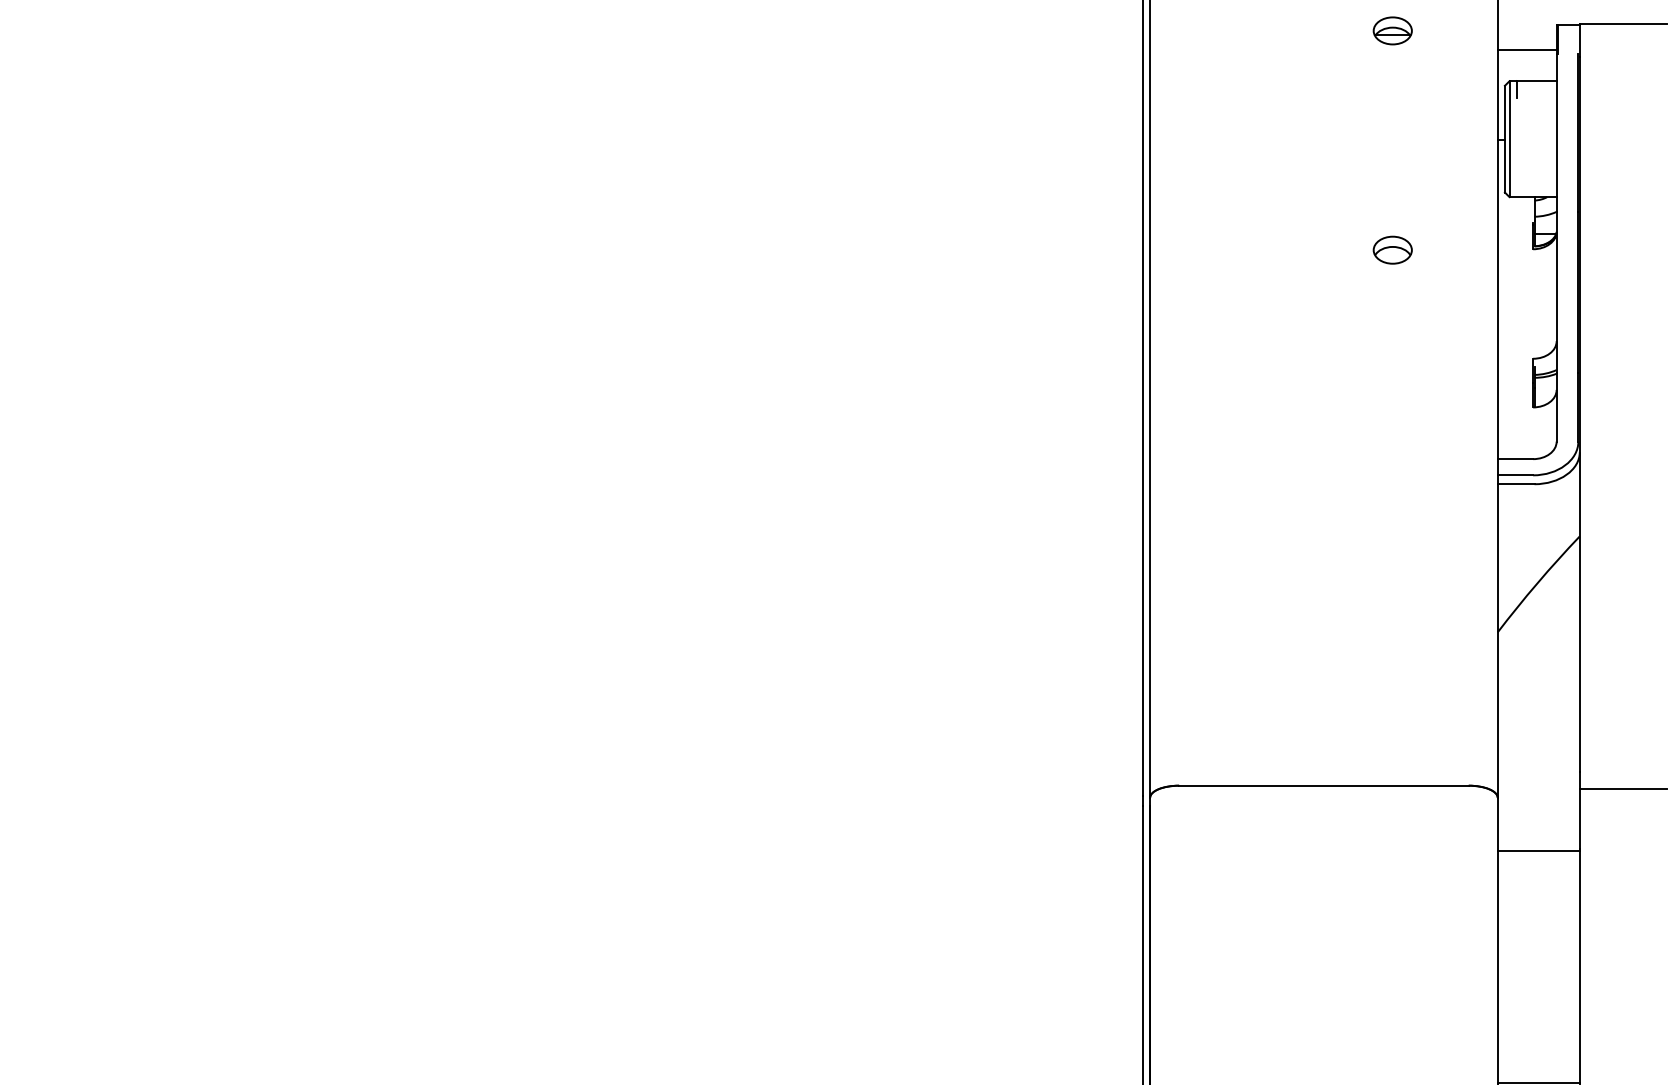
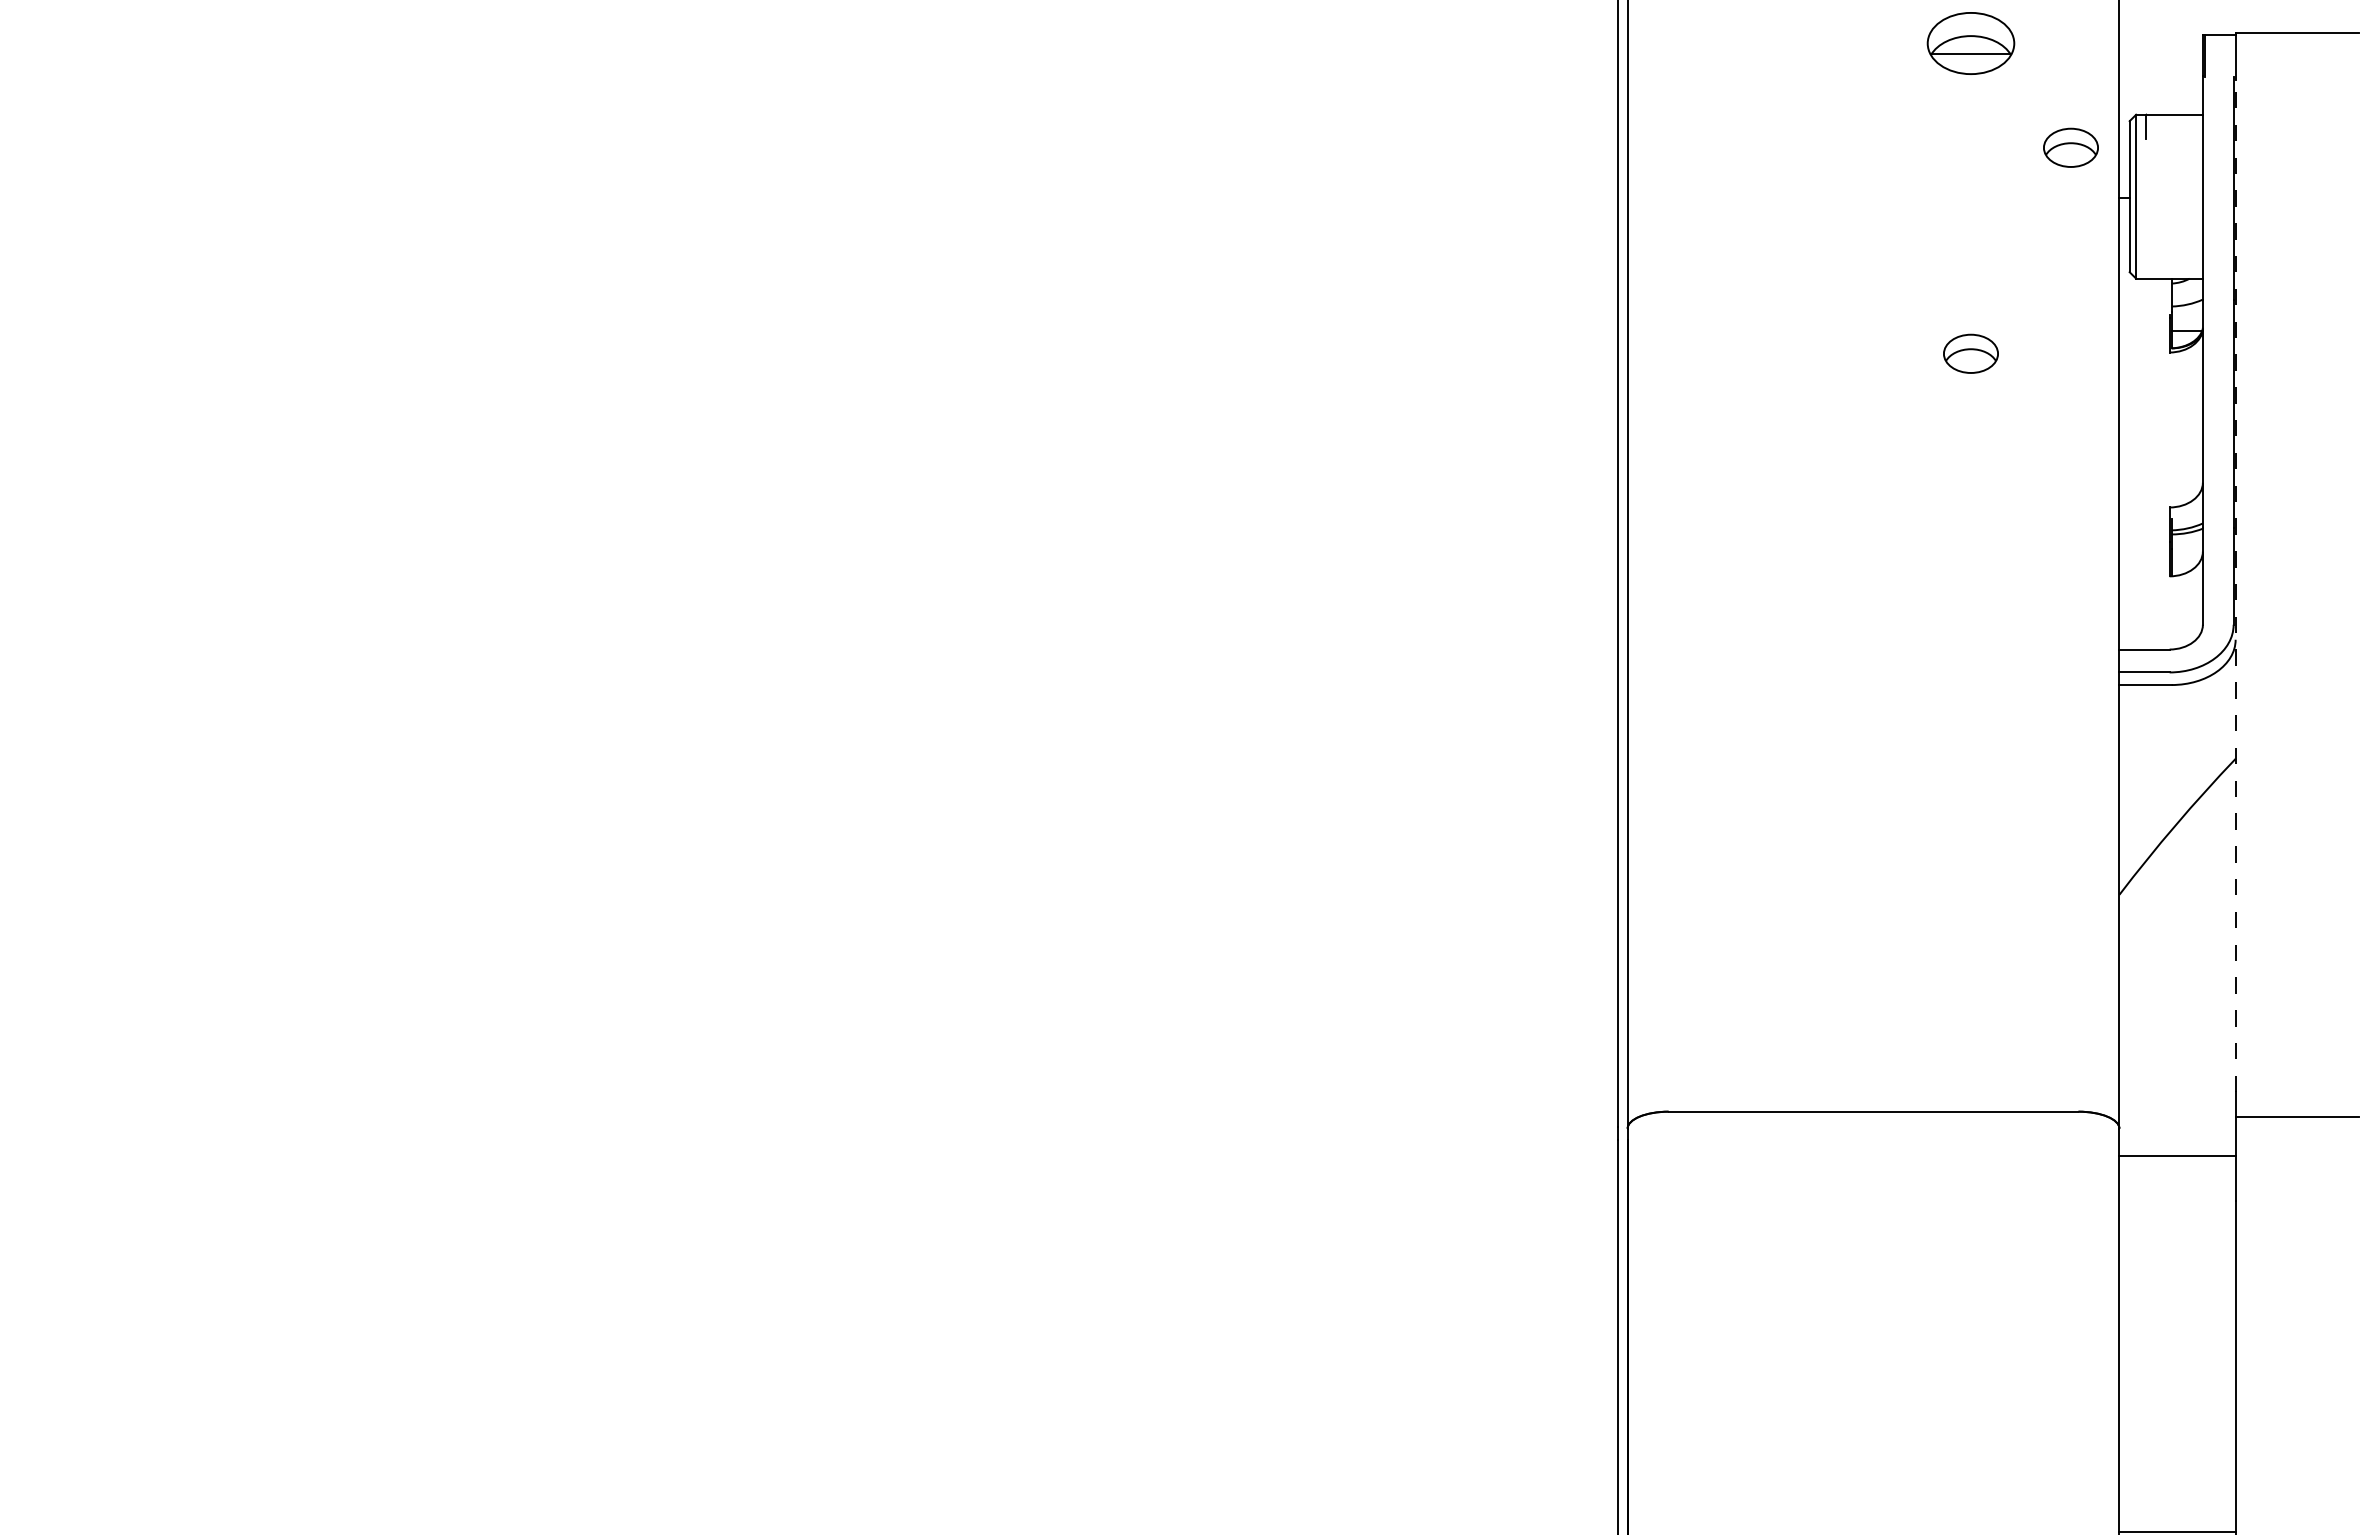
part: (1392, 30) -> (1970, 43), size x1.6
line: (1526, 49) -> (2160, 70), removed
part: (1463, 104) -> (2070, 147), added
line: (1579, 414) -> (2235, 586), solid -> dashed
line: (1538, 850) -> (2177, 1155), moved

